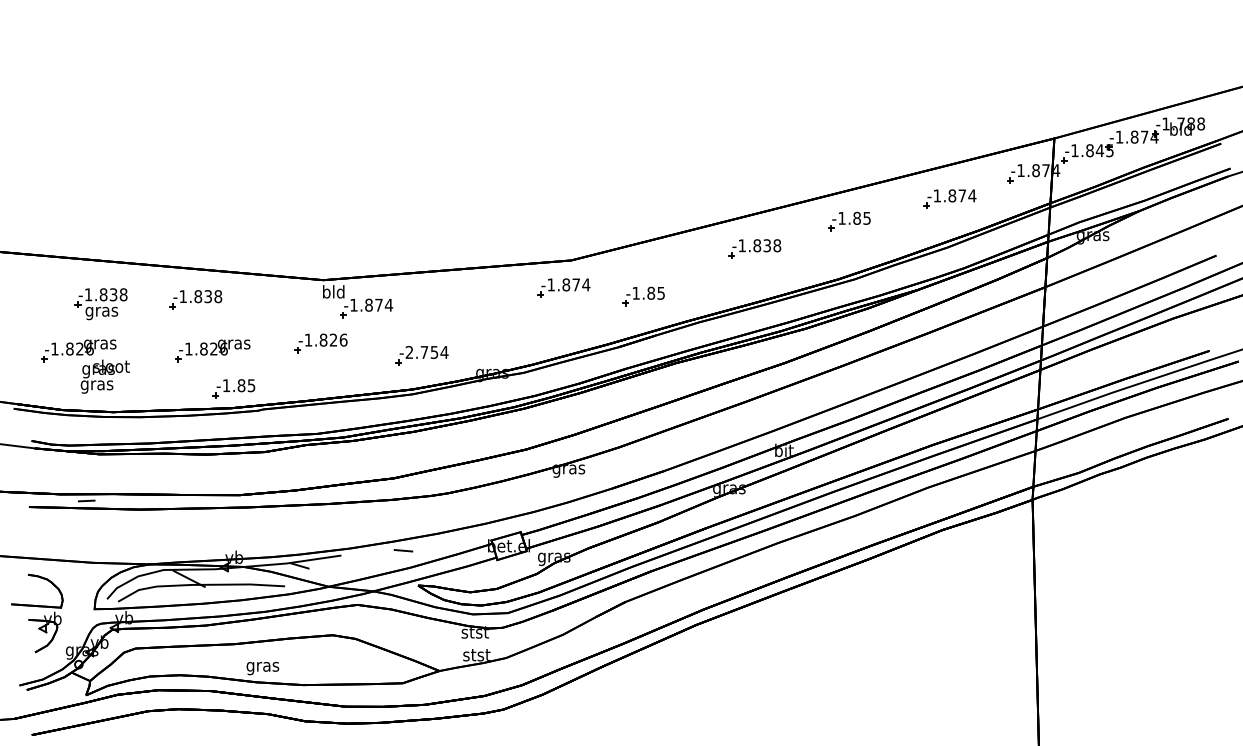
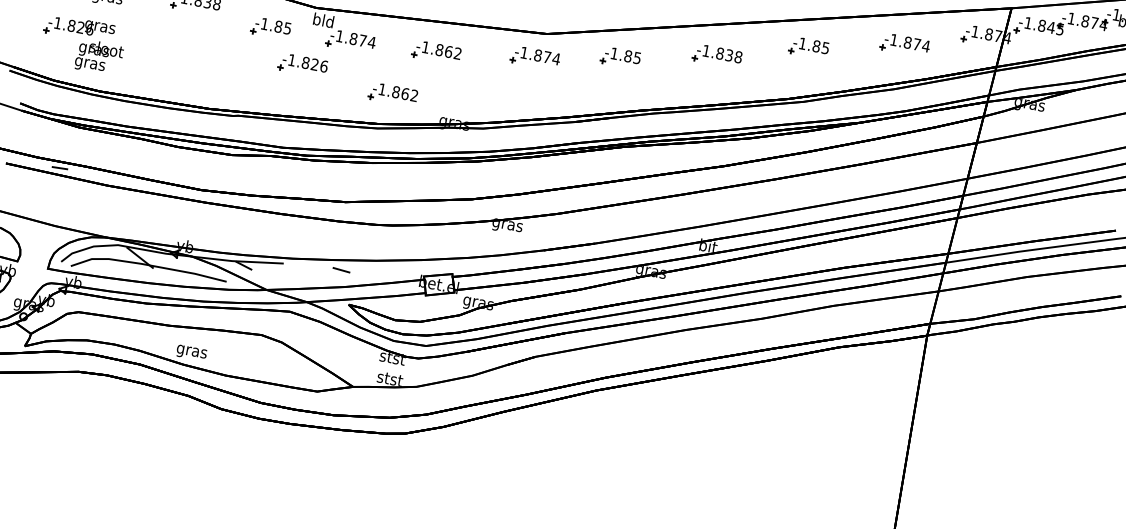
part: (643, 296) -> (620, 57), moved
part: (458, 302) -> (436, 52), added
part: (212, 350) -> (202, 52), removed
text: (426, 352) -> (397, 92), -2.754 -> -1.862
part: (233, 388) -> (270, 27), moved

